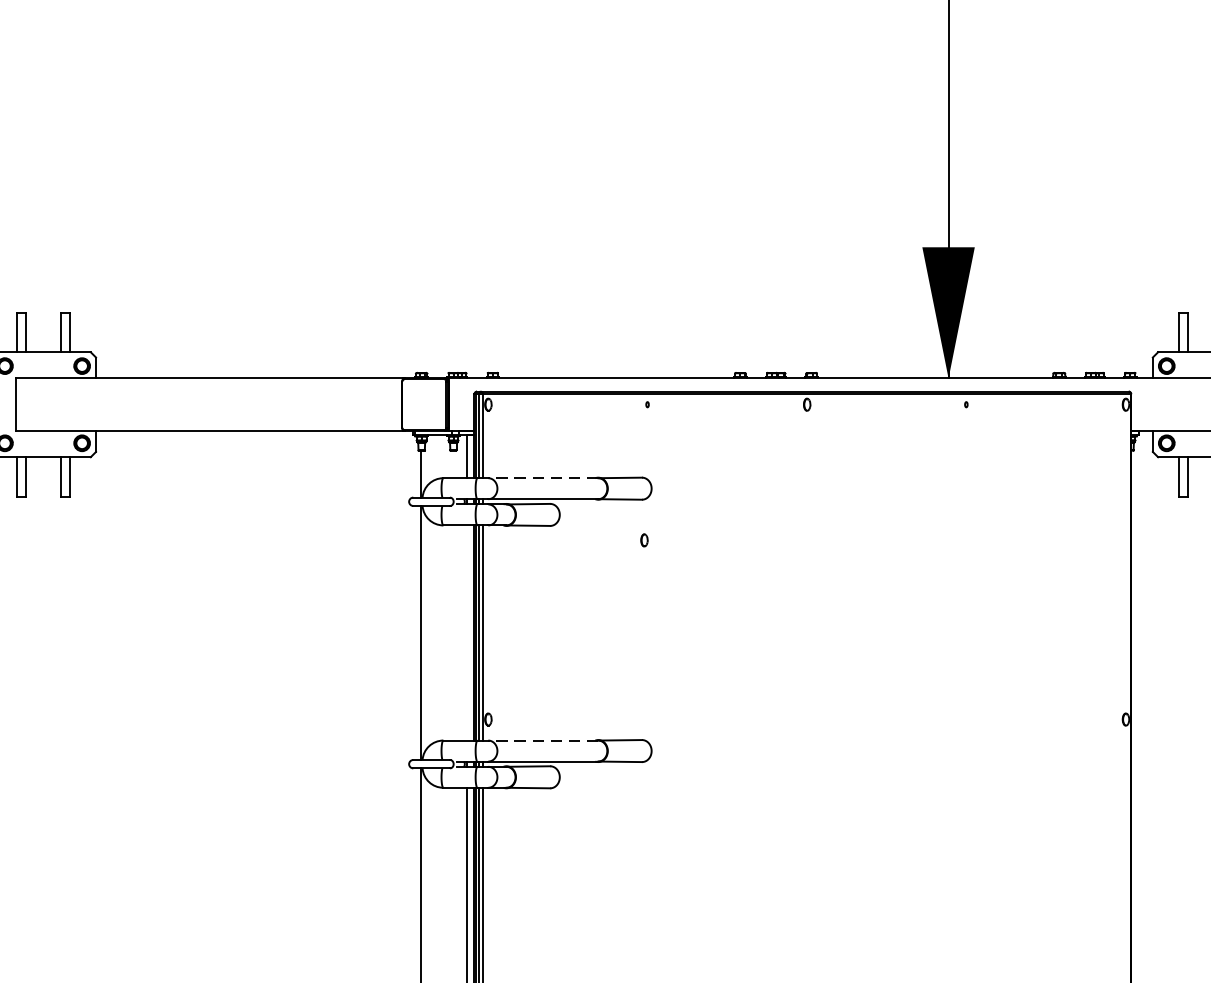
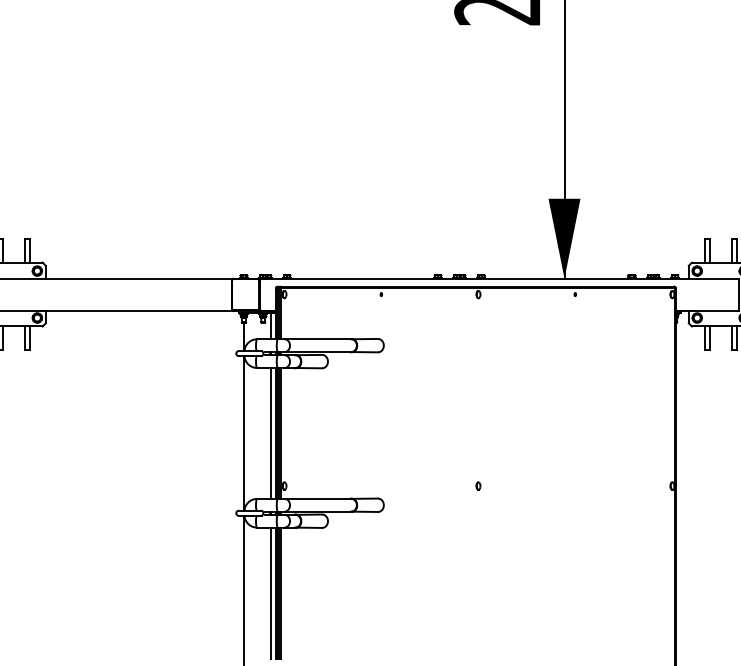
line: (542, 478) -> (317, 339), dashed -> solid
part: (644, 539) -> (478, 485), moved
line: (466, 633) -> (271, 433), added
line: (542, 739) -> (317, 498), dashed -> solid

